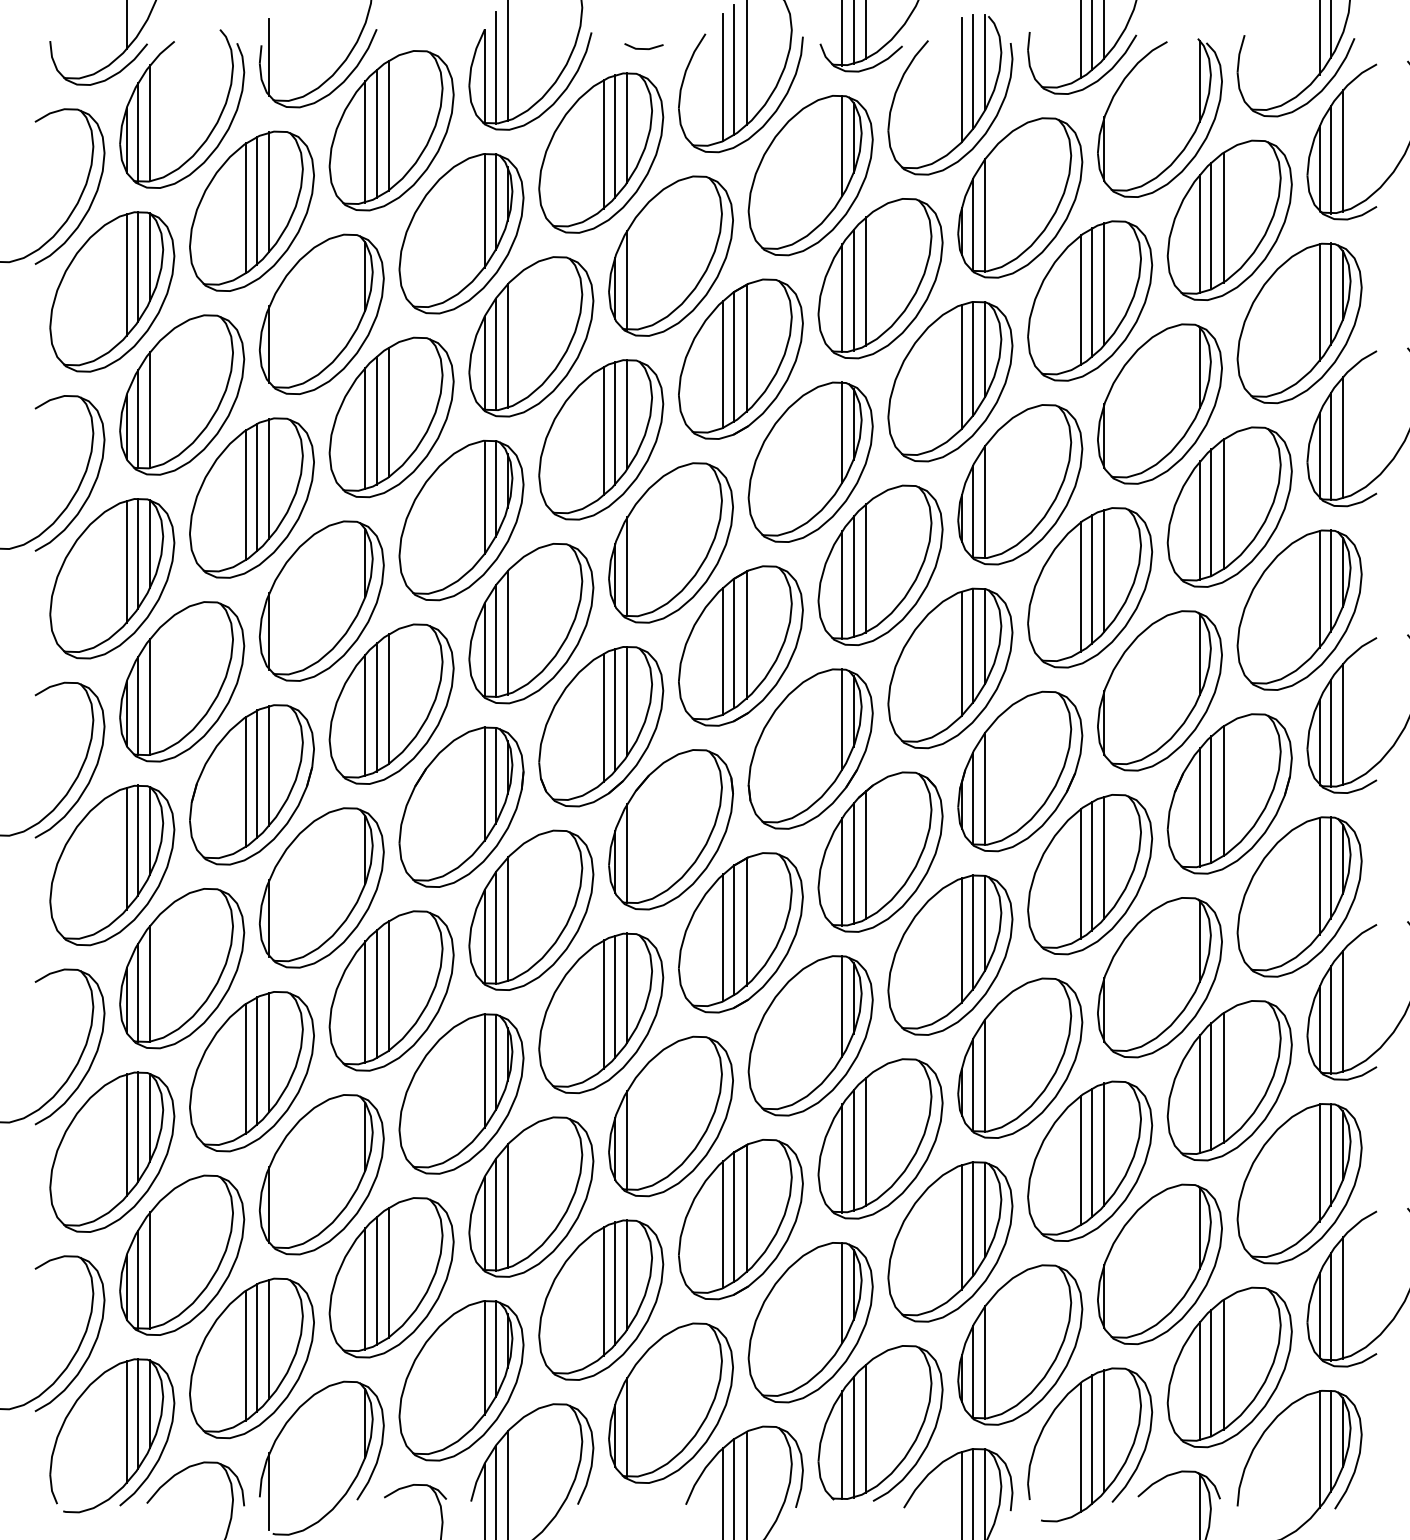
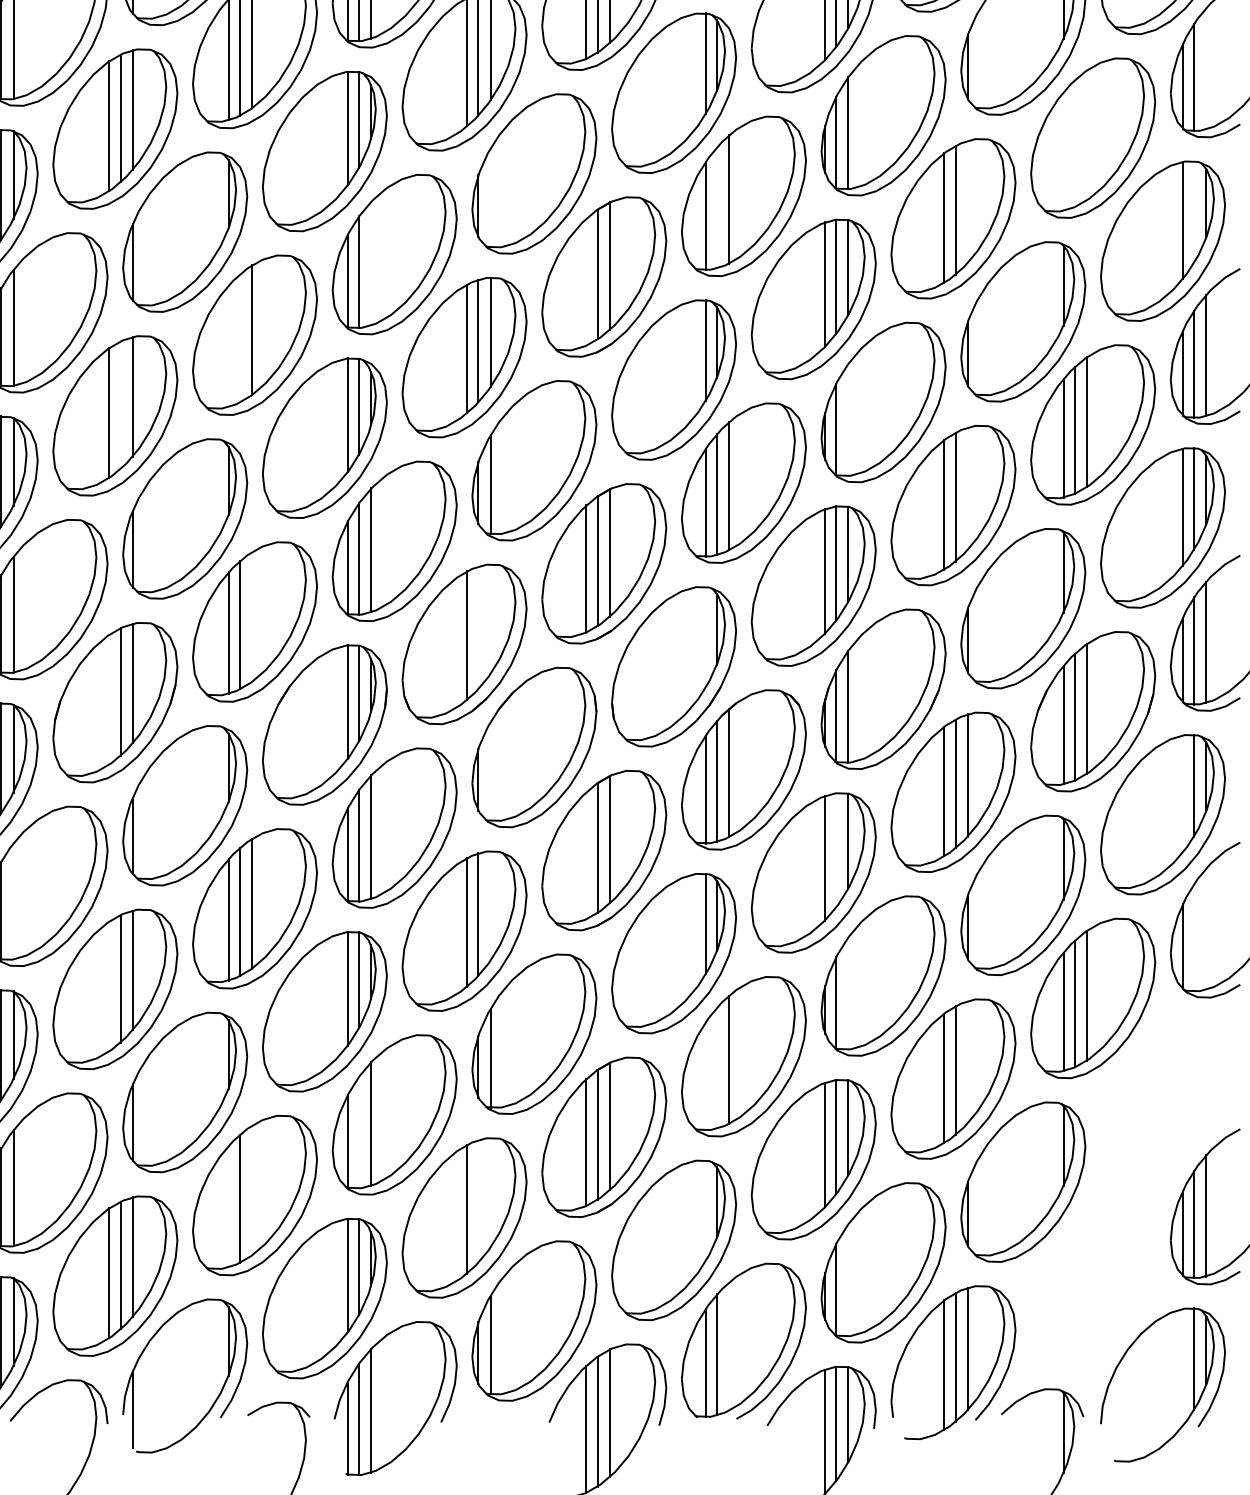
line: (1342, 150) -> (1205, 68), removed
line: (1223, 217) -> (1086, 135), removed
line: (1211, 225) -> (1074, 143), removed
line: (1200, 233) -> (1063, 151), removed
line: (627, 279) -> (490, 197), removed
line: (1104, 284) -> (967, 202), removed
line: (853, 289) -> (716, 207), removed
line: (1330, 294) -> (1193, 212), removed
line: (508, 345) -> (371, 263), removed
line: (723, 363) -> (586, 281), removed
line: (376, 420) -> (239, 338), removed
line: (365, 428) -> (228, 346), removed
line: (257, 487) -> (120, 405), removed
line: (985, 501) -> (848, 419), removed
line: (1104, 570) -> (967, 488), removed
line: (388, 699) -> (251, 617), removed
line: (627, 701) -> (490, 619), removed
line: (615, 709) -> (478, 627), removed
line: (842, 719) -> (705, 637), removed
line: (246, 781) -> (109, 699), removed
line: (627, 853) -> (490, 771), removed
line: (1319, 875) -> (1182, 793), removed
line: (972, 932) -> (835, 850), removed
line: (723, 937) -> (586, 855), removed
line: (150, 983) -> (13, 901), removed
line: (627, 987) -> (490, 905), removed
line: (1342, 1011) -> (1205, 929), removed
line: (1330, 1019) -> (1193, 937), removed
line: (246, 1068) -> (109, 986), removed
line: (985, 1075) -> (848, 993), removed
line: (1104, 1144) -> (967, 1062), removed
line: (853, 1149) -> (716, 1067), removed
line: (842, 1158) -> (705, 1076), removed
part: (1299, 1183) -> (1162, 1101), removed
line: (495, 1214) -> (358, 1132), removed
line: (388, 1272) -> (251, 1190), removed
line: (627, 1274) -> (490, 1192), removed
line: (615, 1283) -> (478, 1201), removed
line: (365, 1288) -> (228, 1206), removed
line: (842, 1292) -> (705, 1210), removed
line: (985, 1362) -> (848, 1280), removed
part: (1229, 1367) -> (1092, 1285), removed
line: (865, 1428) -> (728, 1346), removed
line: (1319, 1449) -> (1182, 1367), removed

